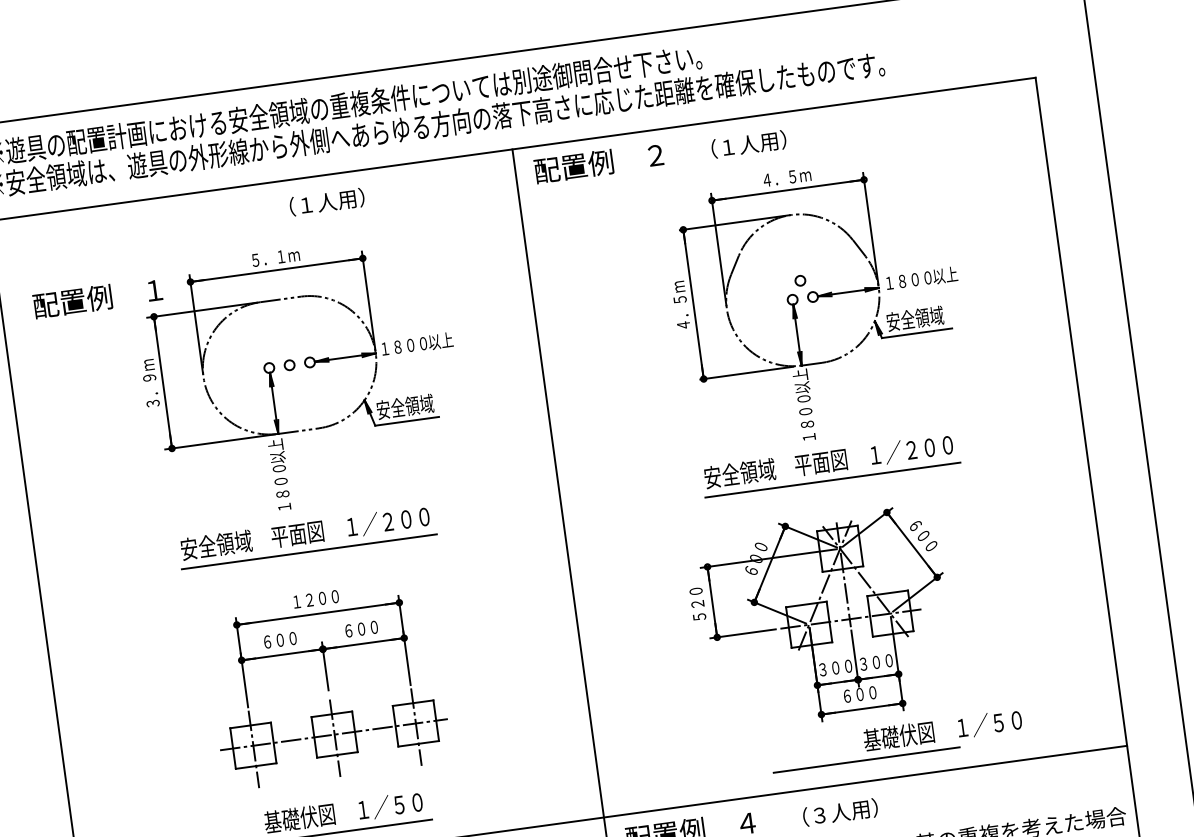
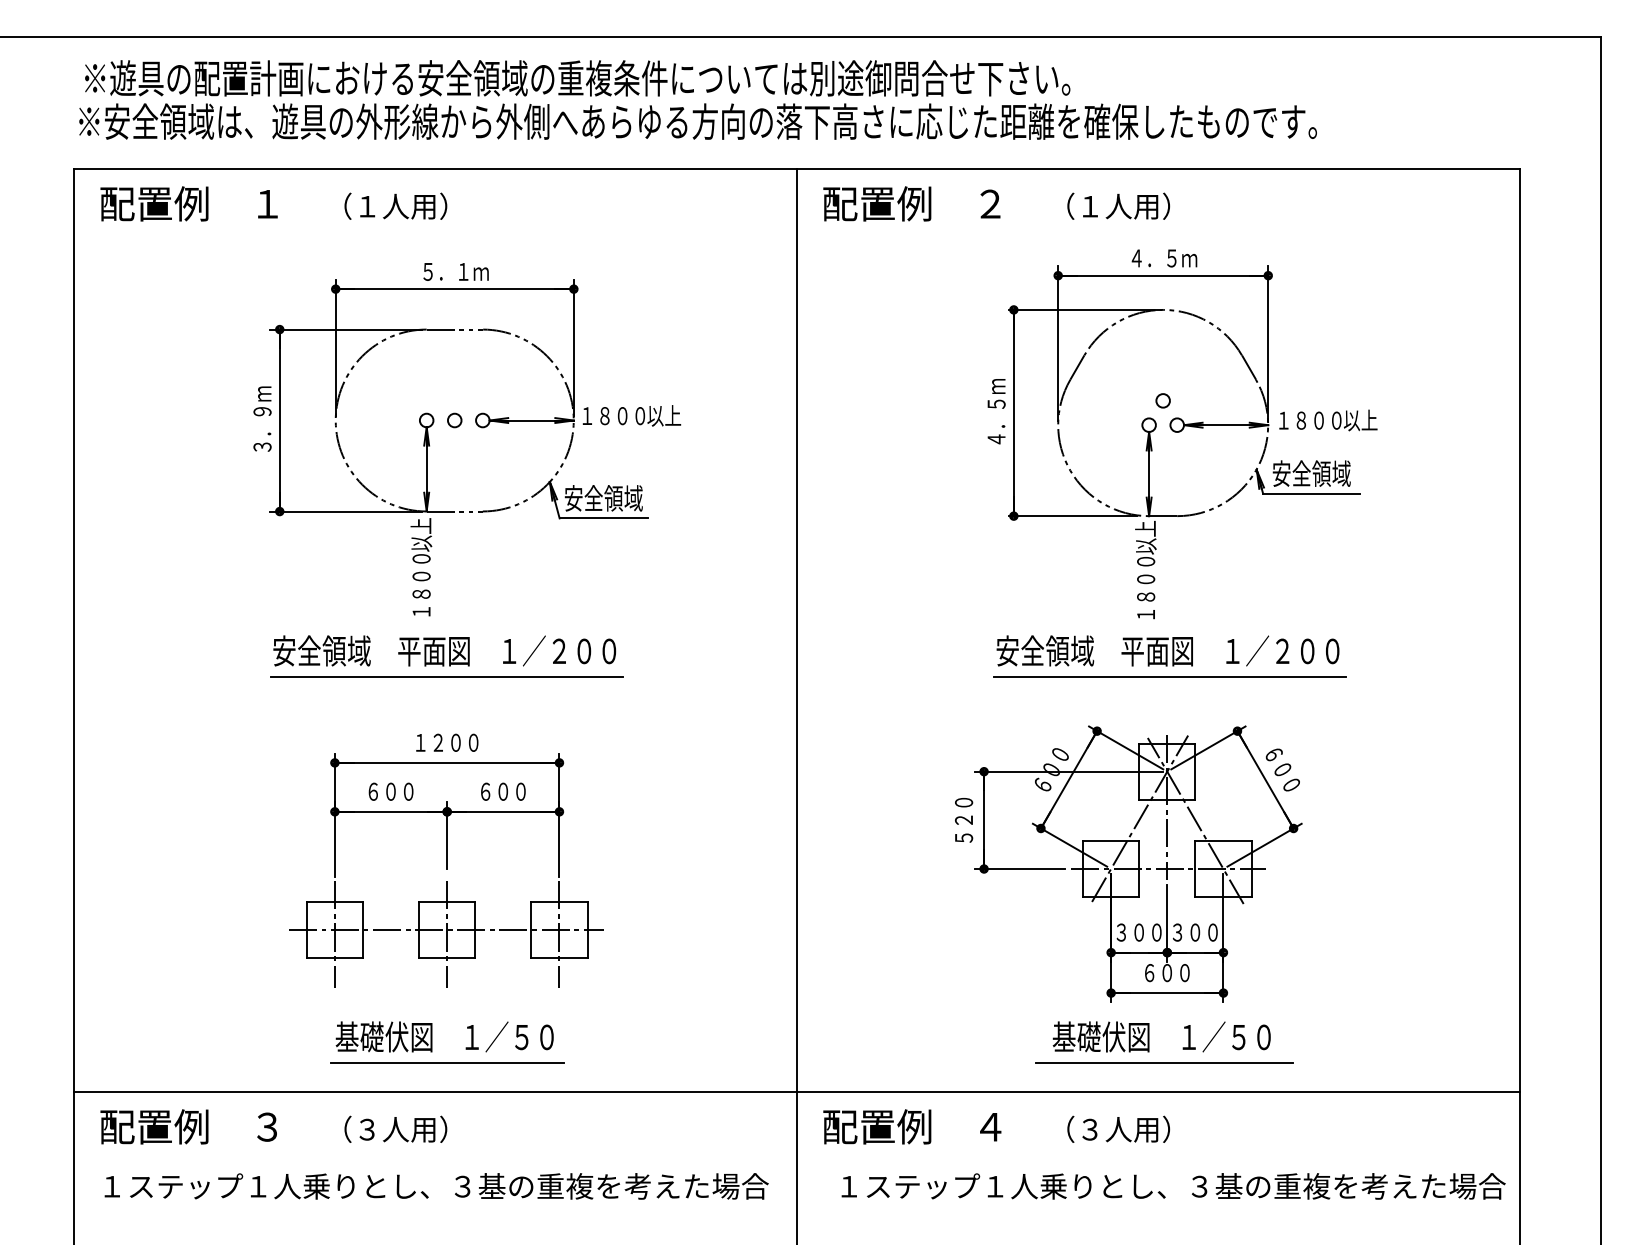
text: (326, 201) -> (395, 205), moved
text: (97, 297) -> (188, 203), moved
text: (942, 730) -> (1161, 1036), moved

